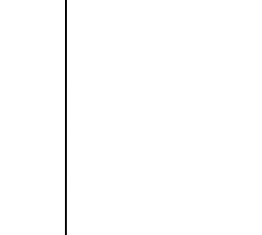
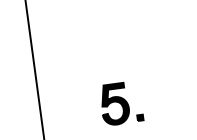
part: (170, 123) -> (121, 103), added

